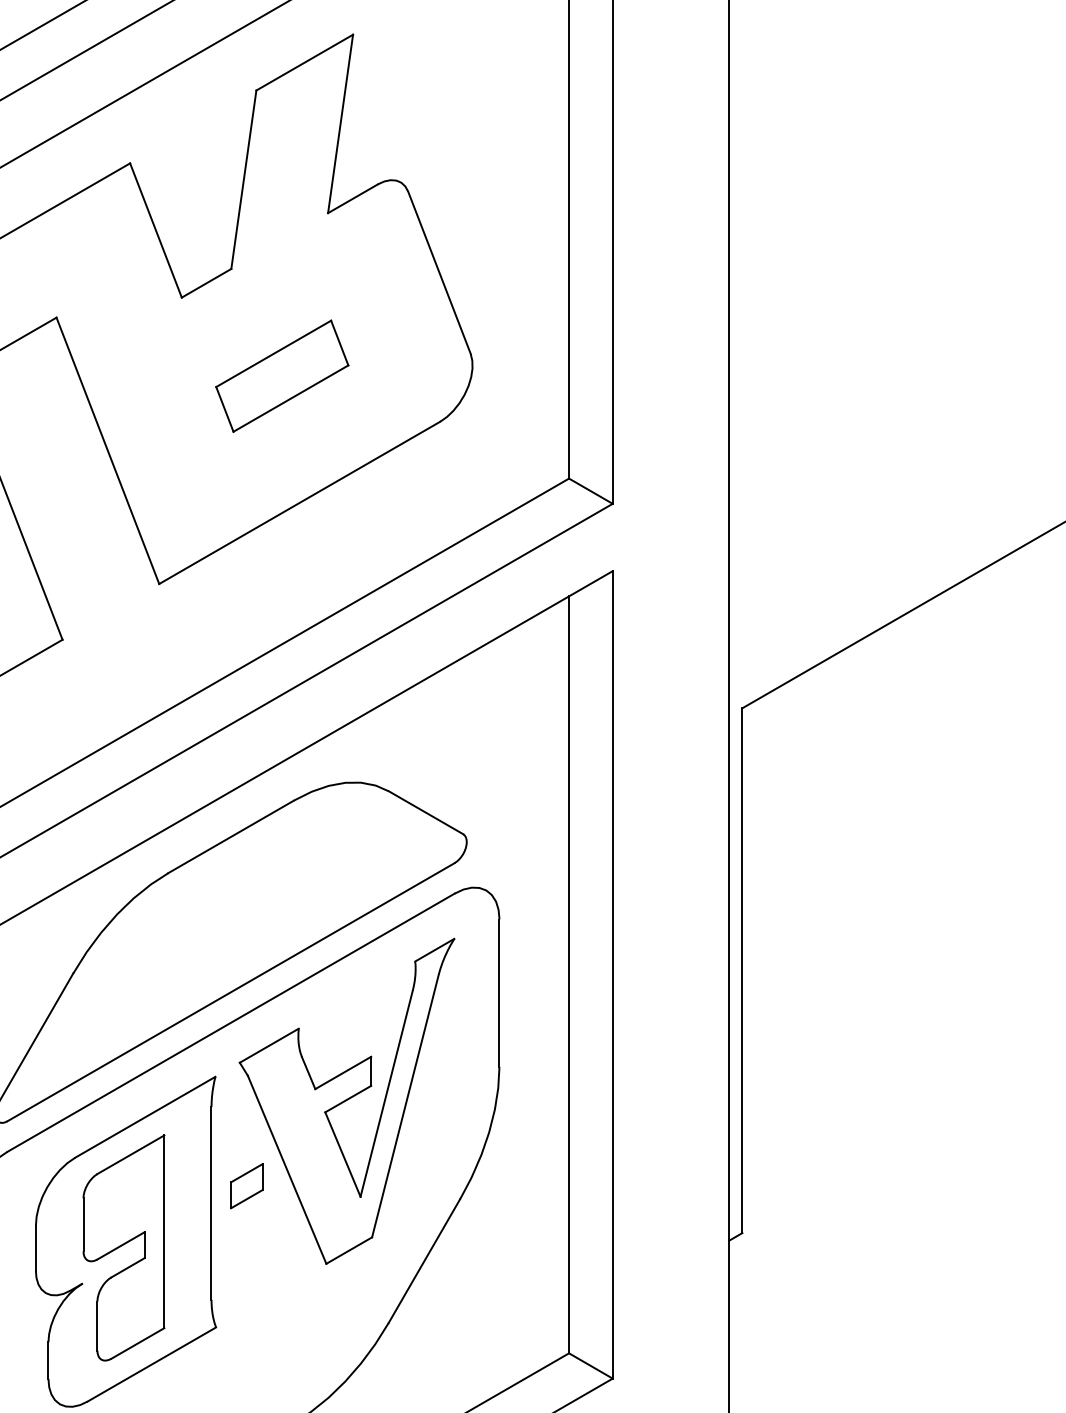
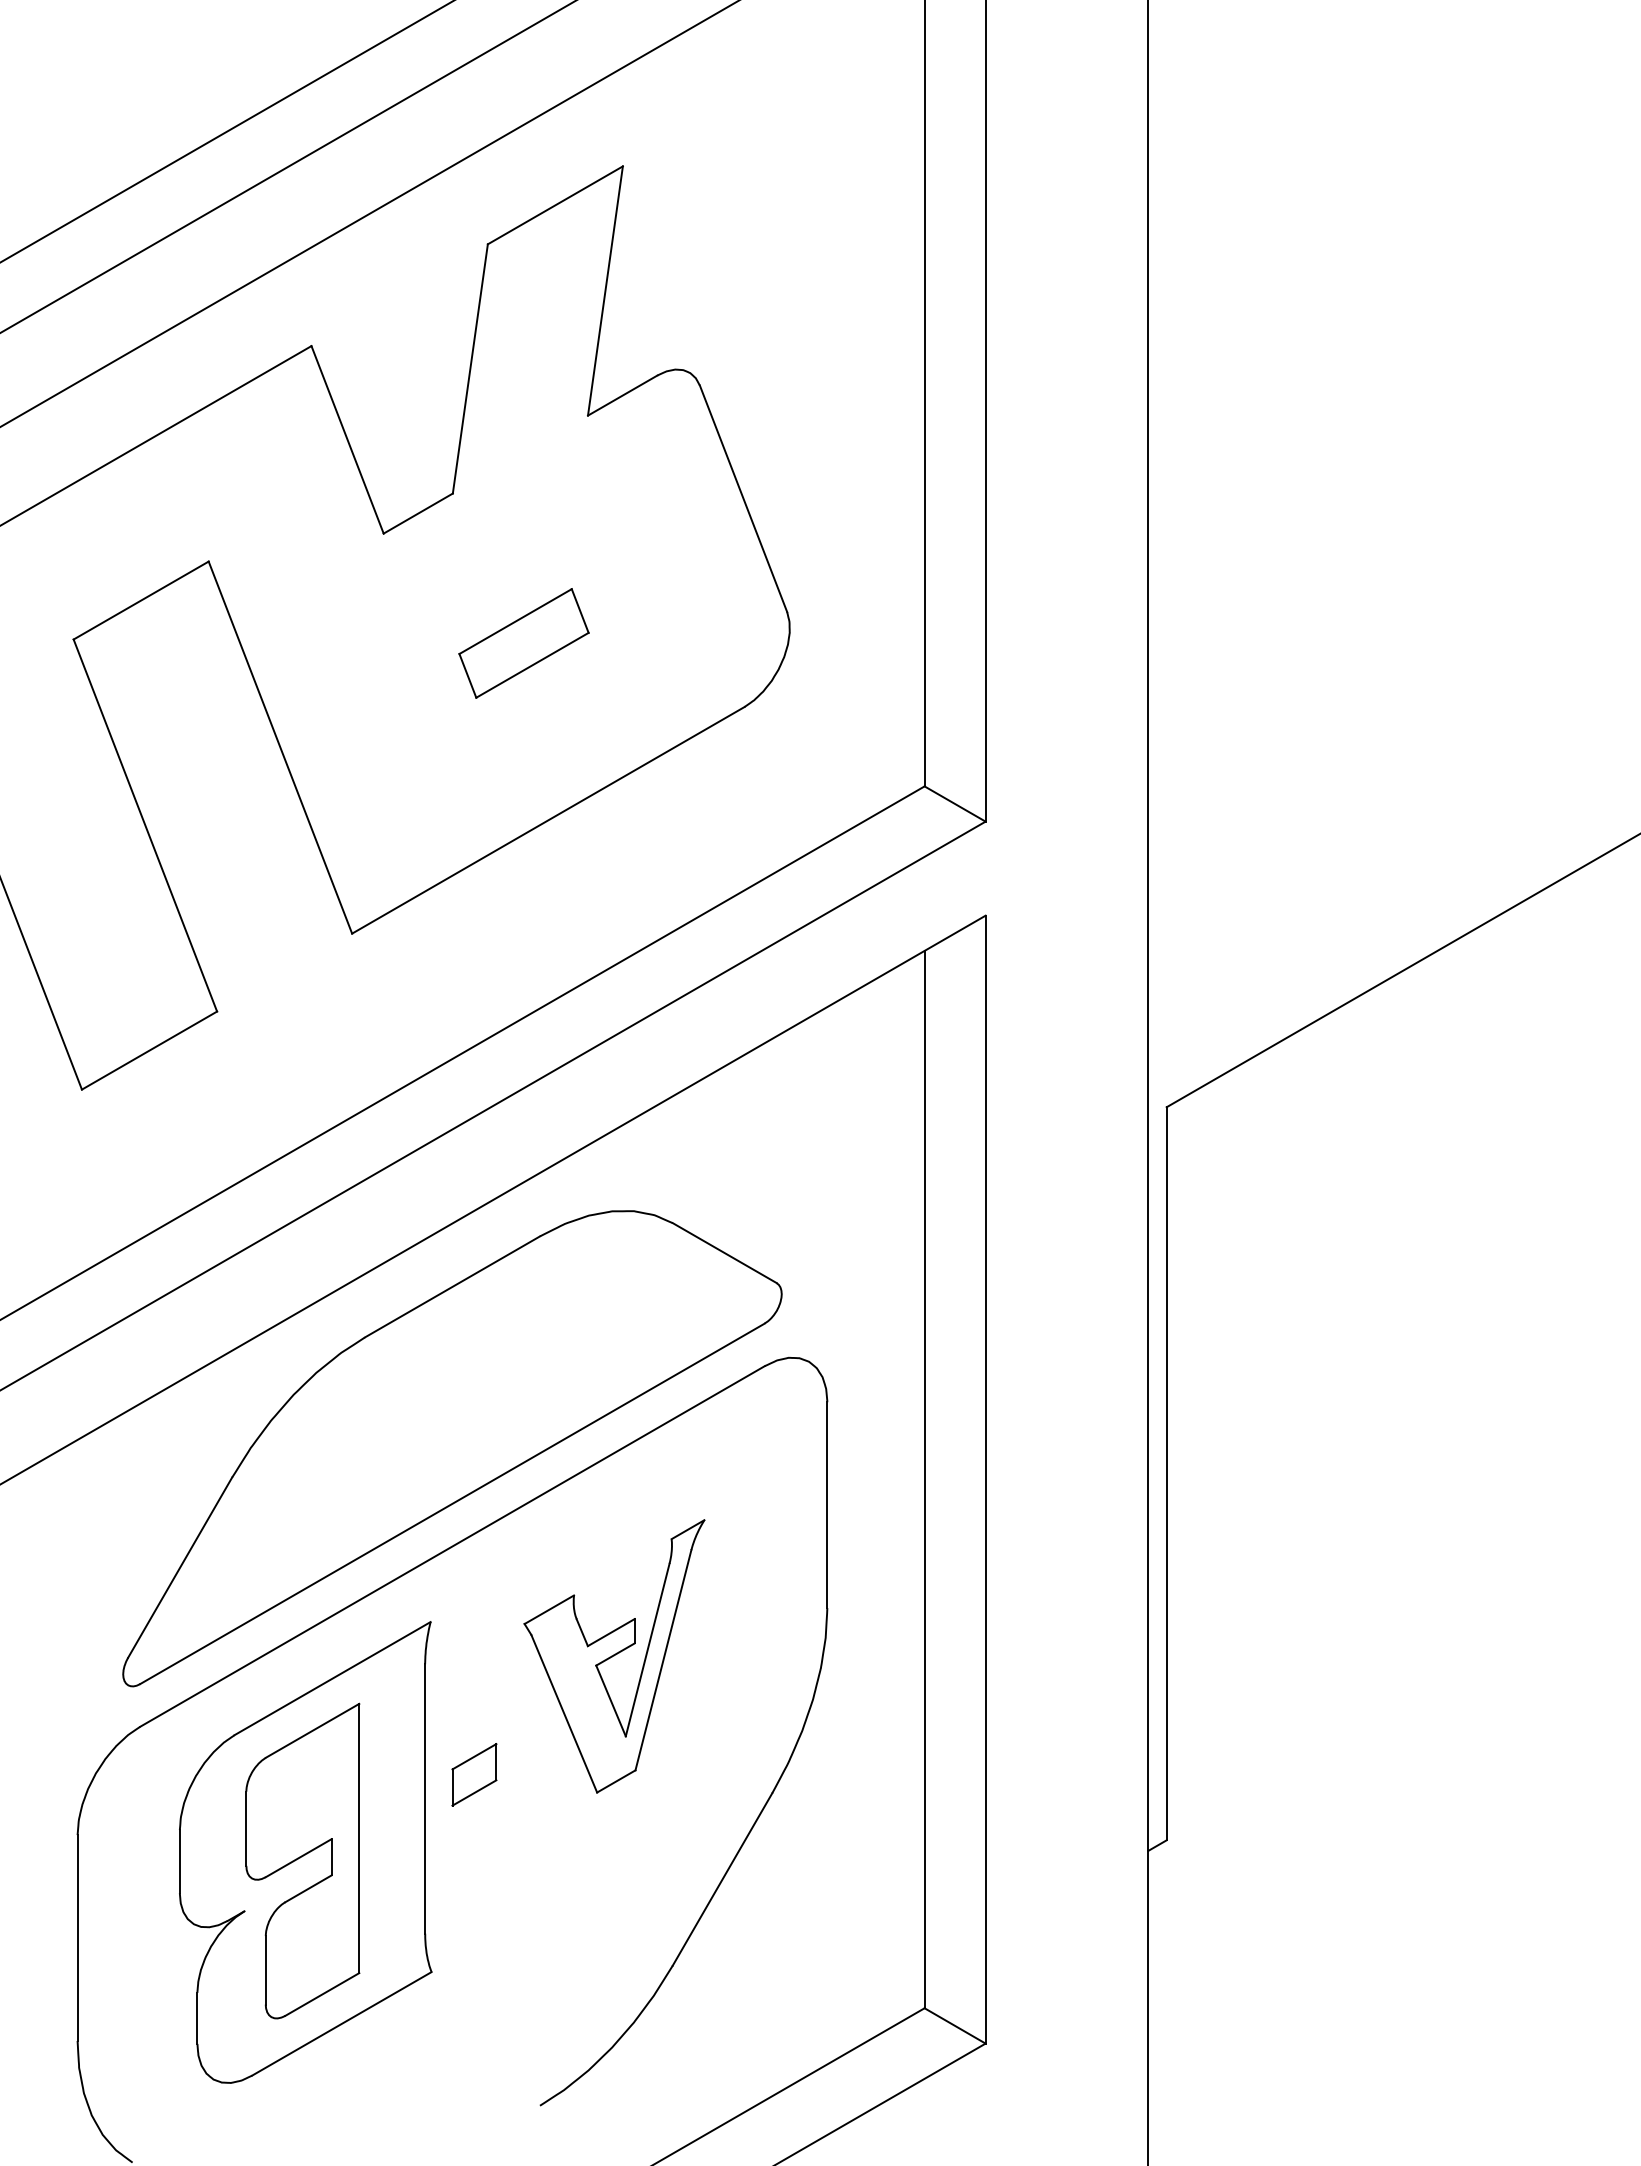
part: (281, 376) -> (523, 643), size x0.7
part: (347, 1101) -> (614, 1656), size x0.6

